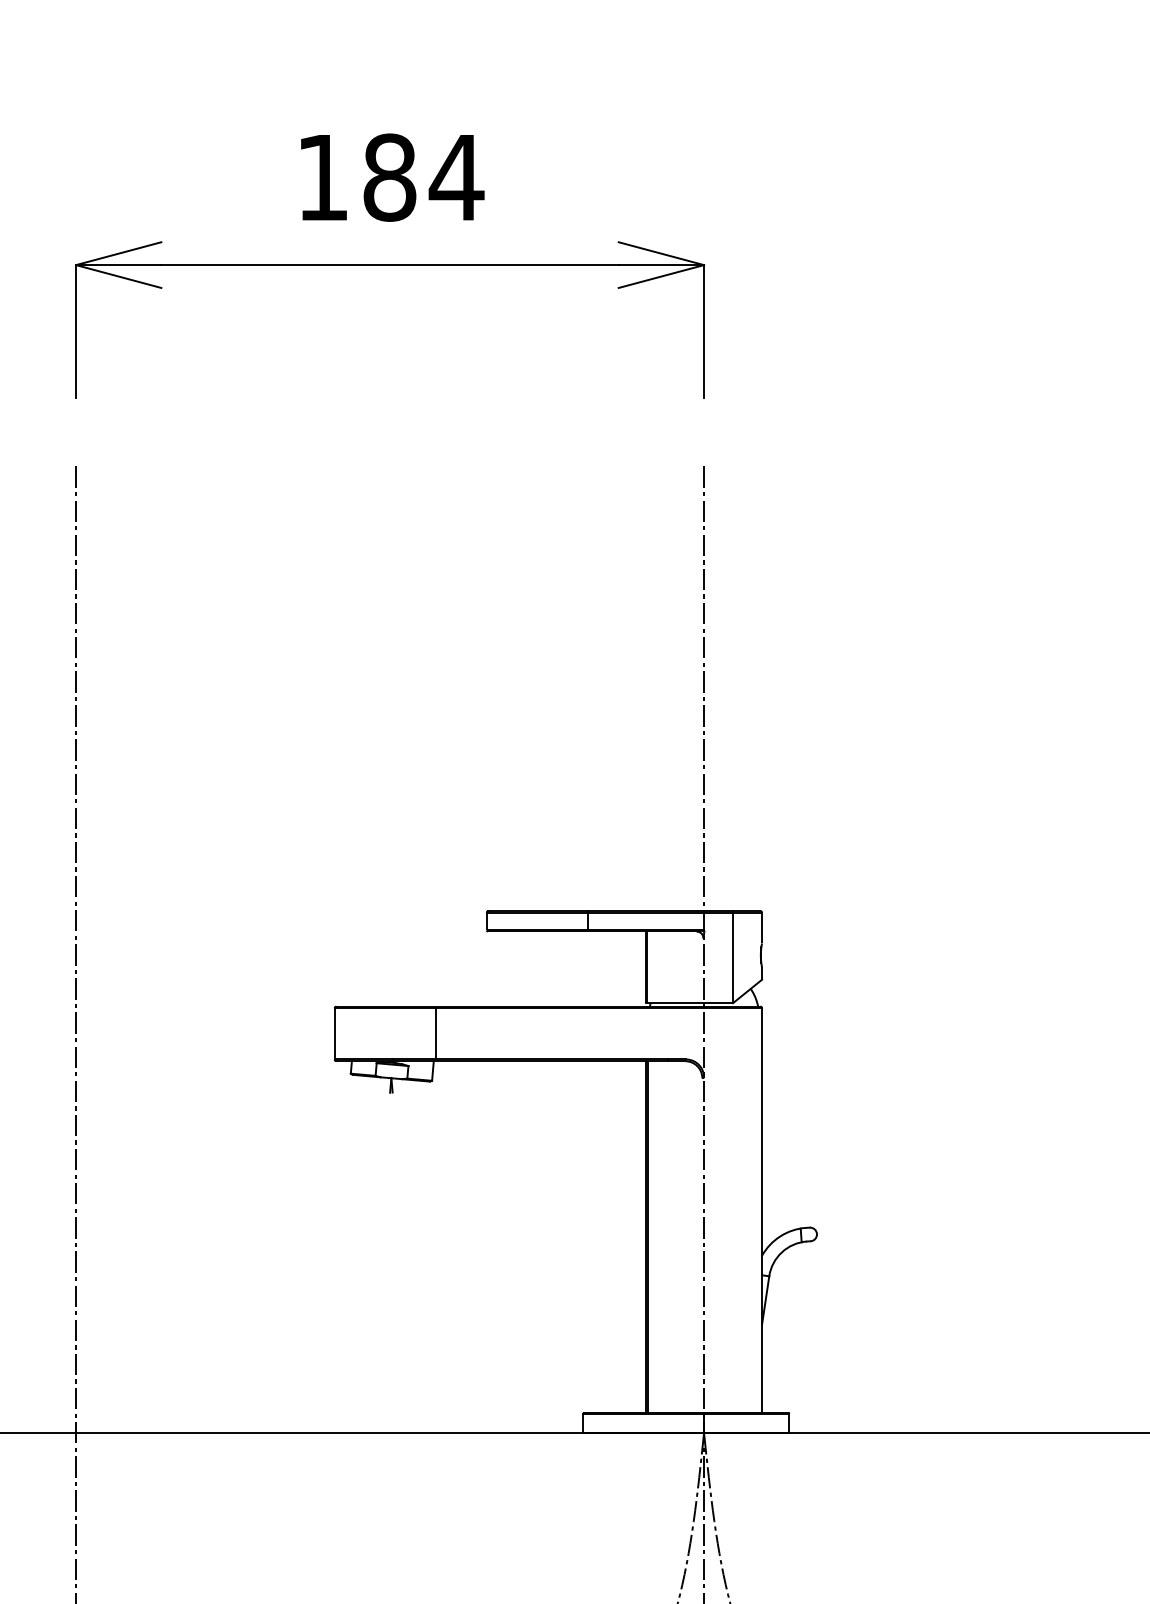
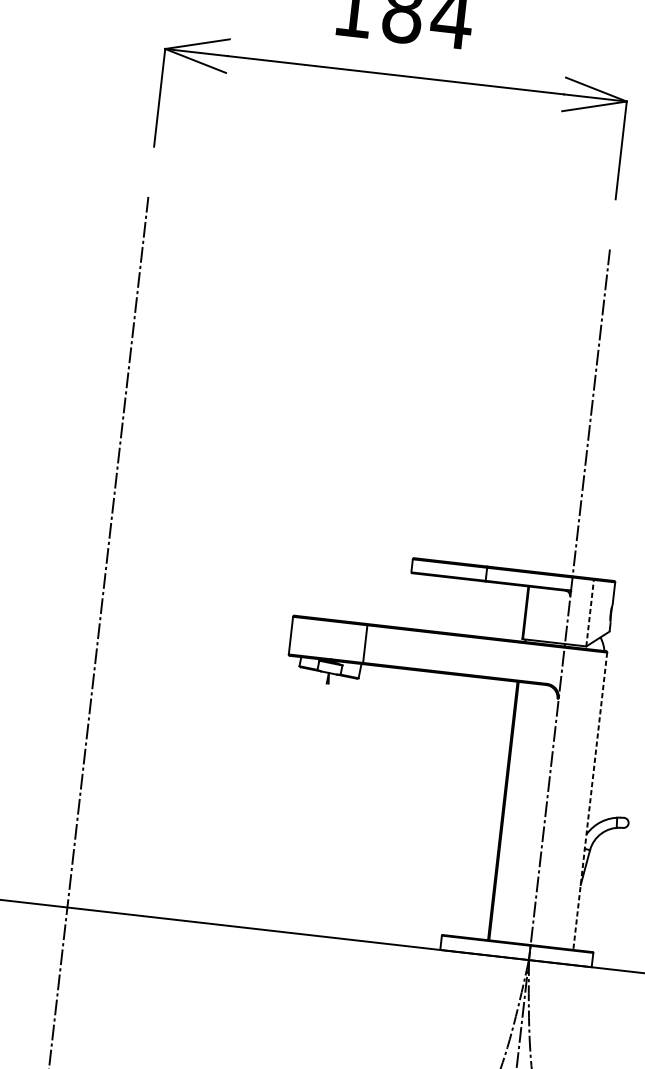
line: (733, 956) -> (590, 612), solid -> dashed
line: (762, 1211) -> (590, 802), solid -> dashed

